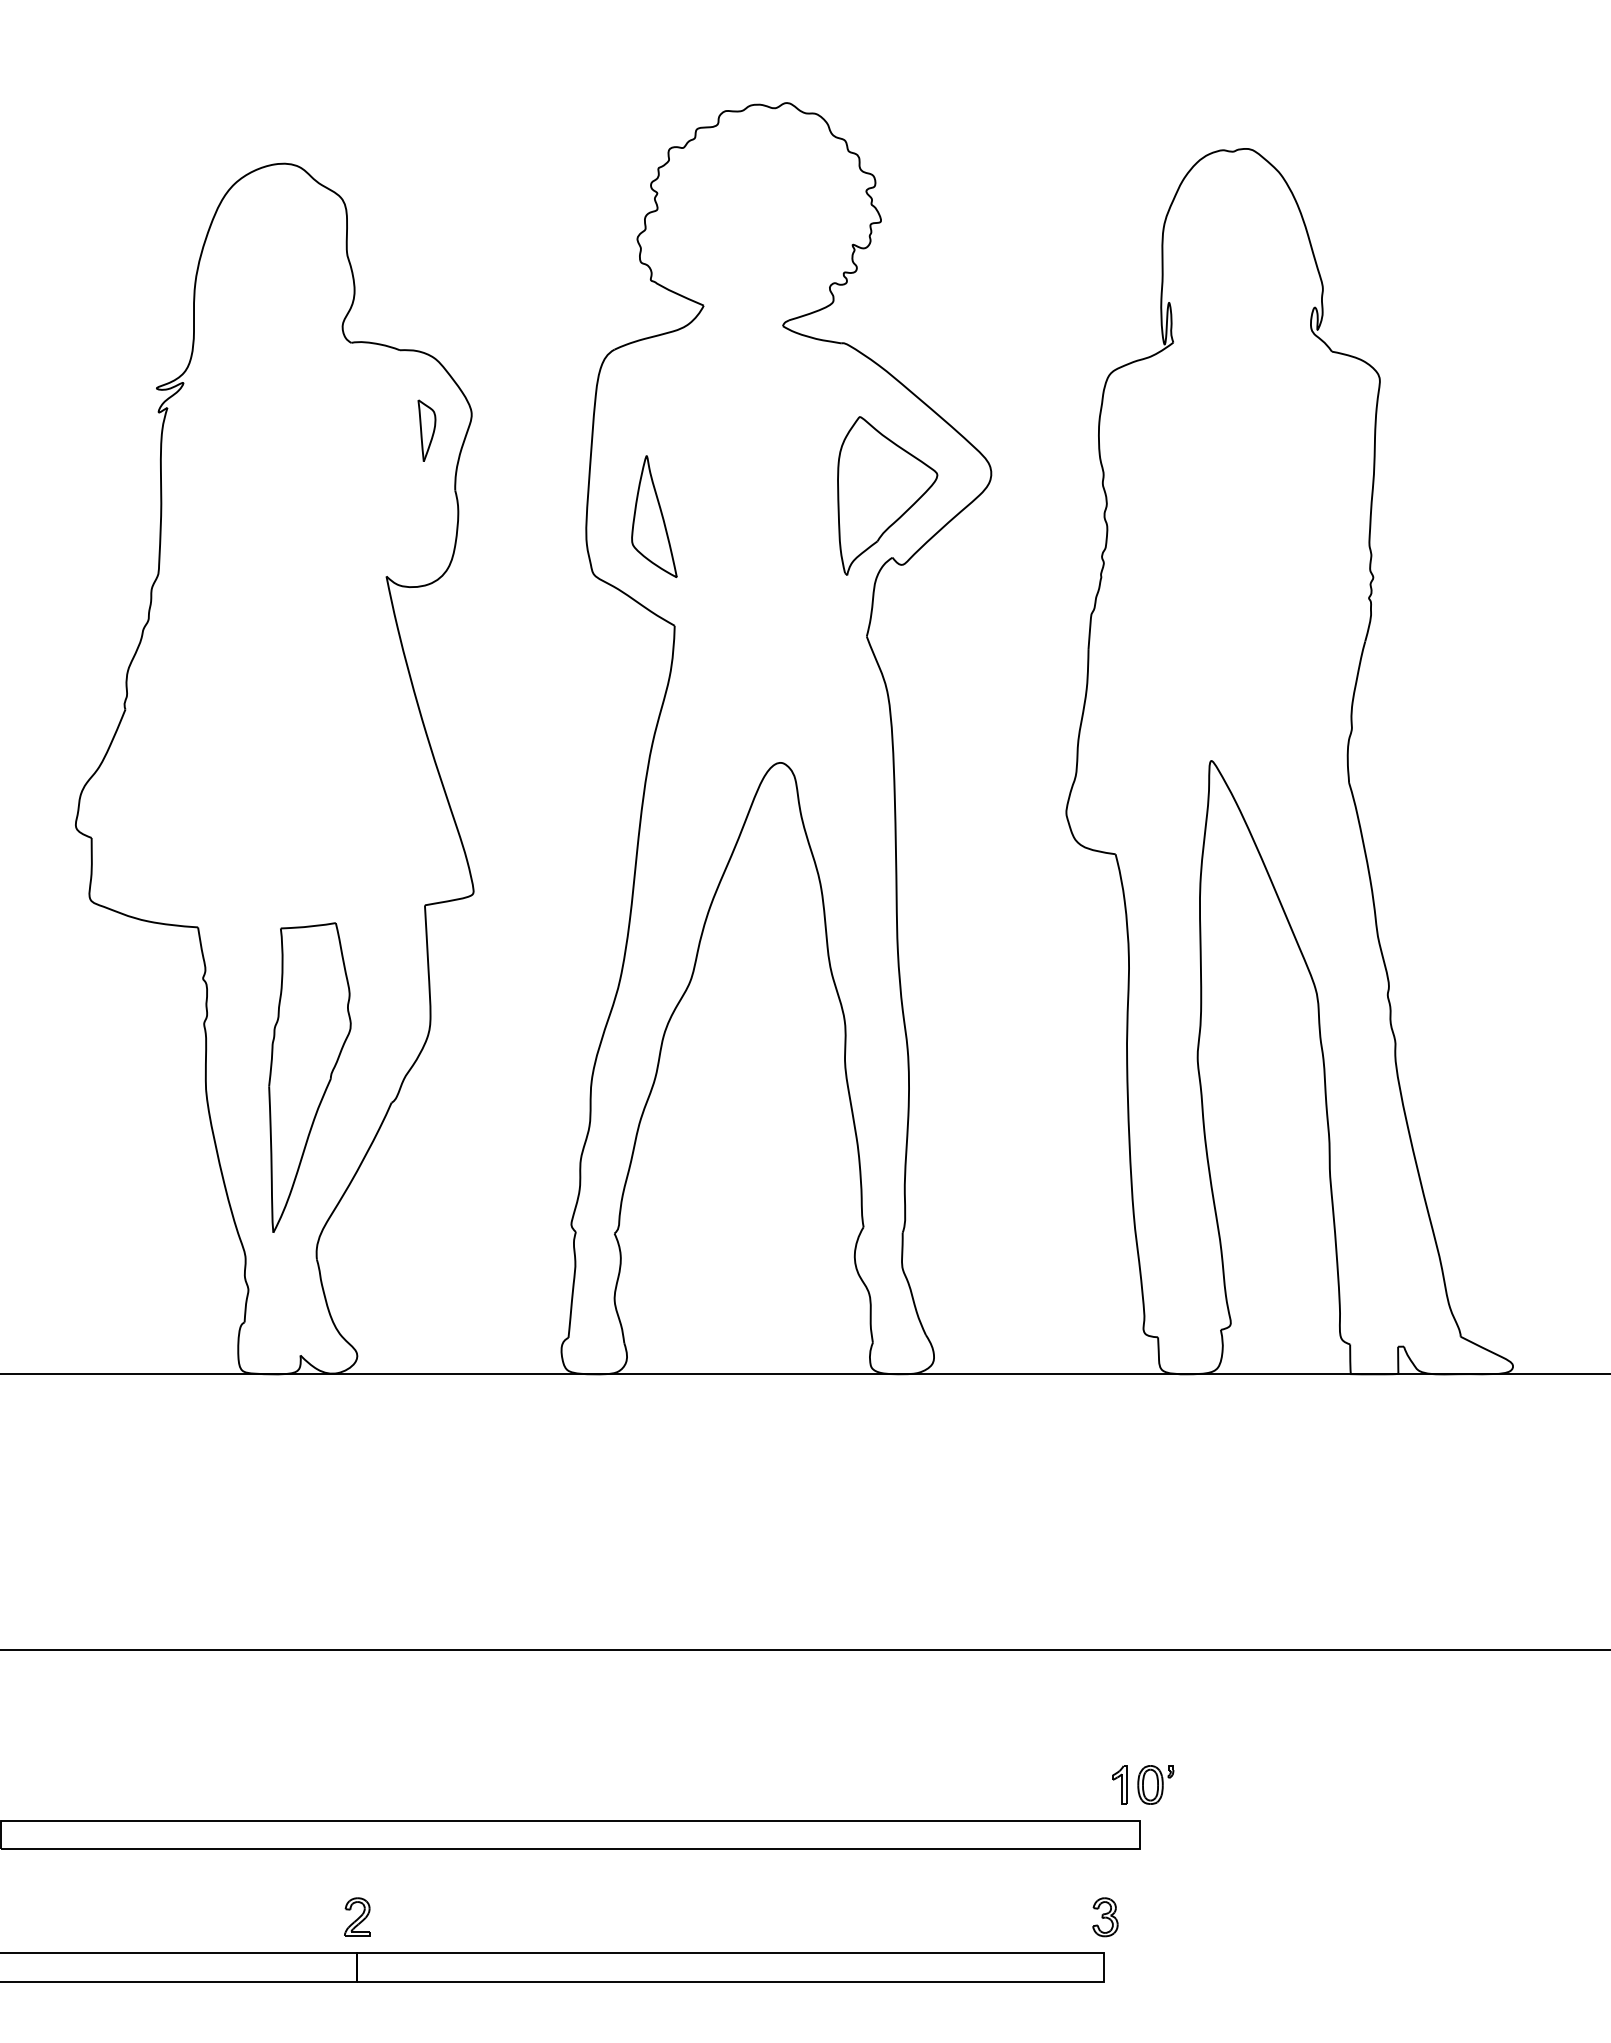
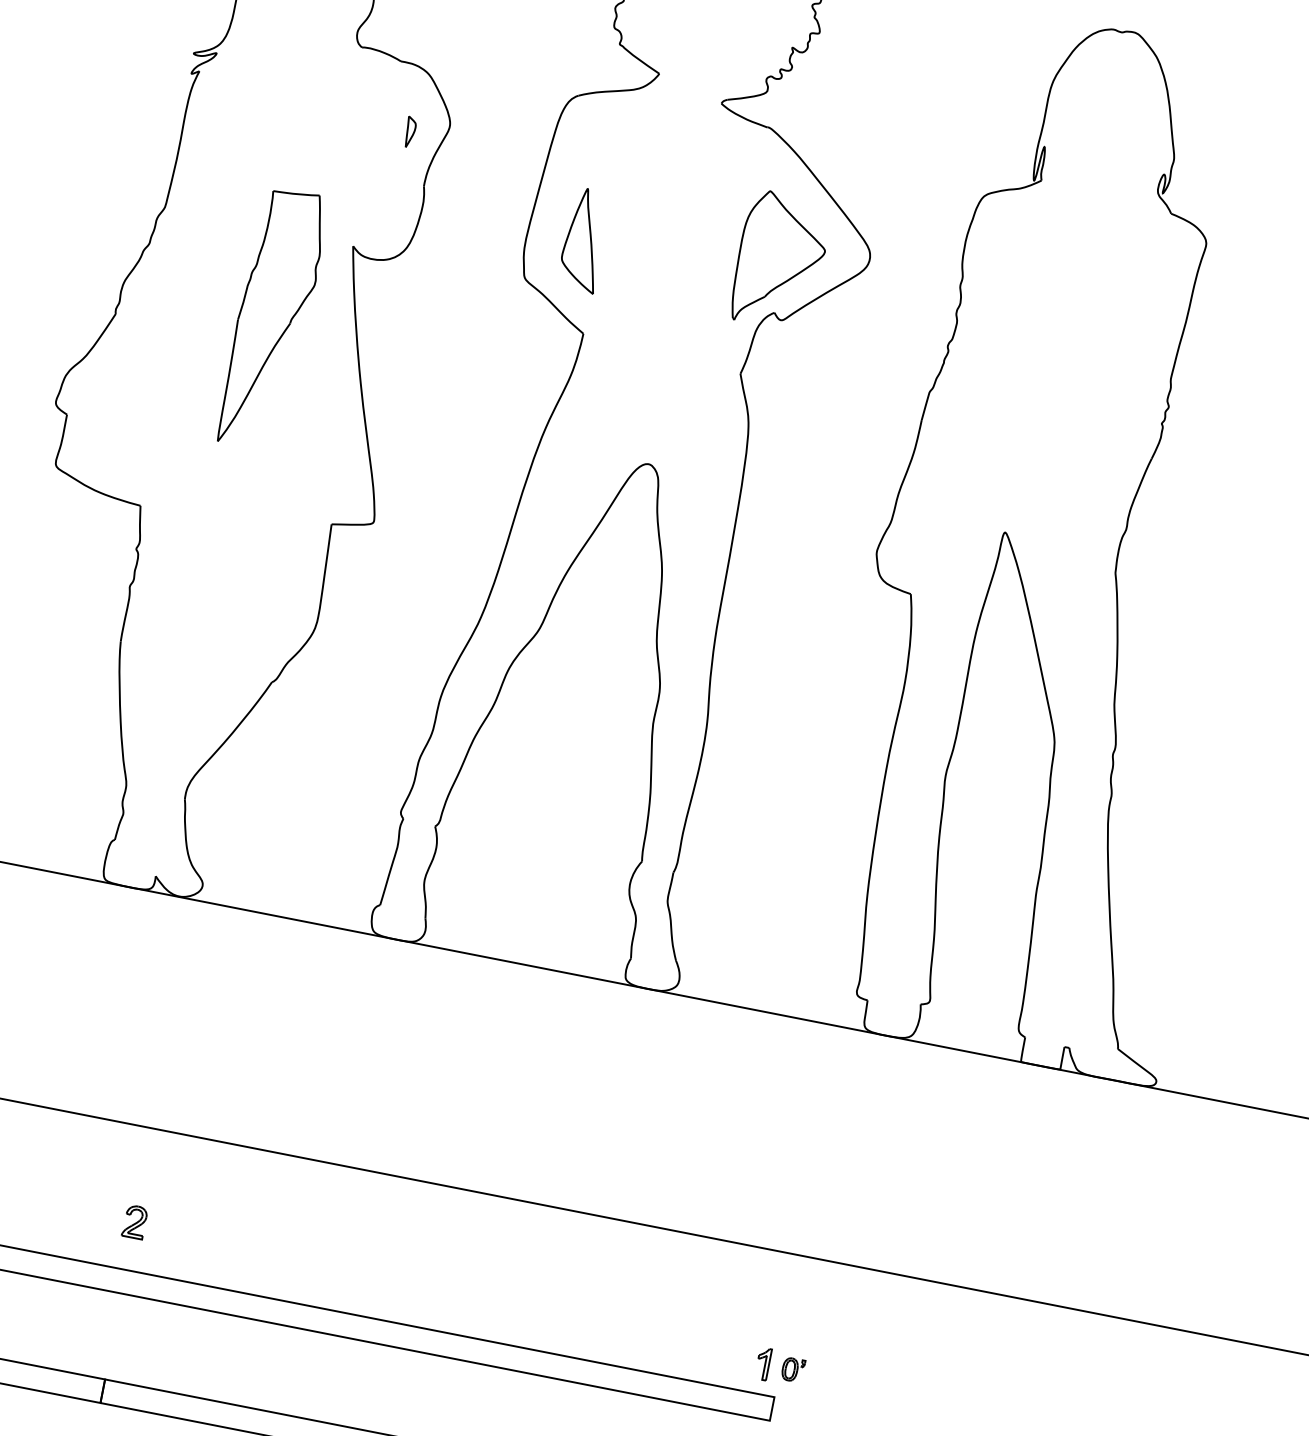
part: (426, 430) -> (409, 132), size x0.6
part: (309, 1077) -> (272, 318), moved
part: (1155, 1784) -> (792, 1369), size x0.7
part: (357, 1916) -> (135, 1221), moved

